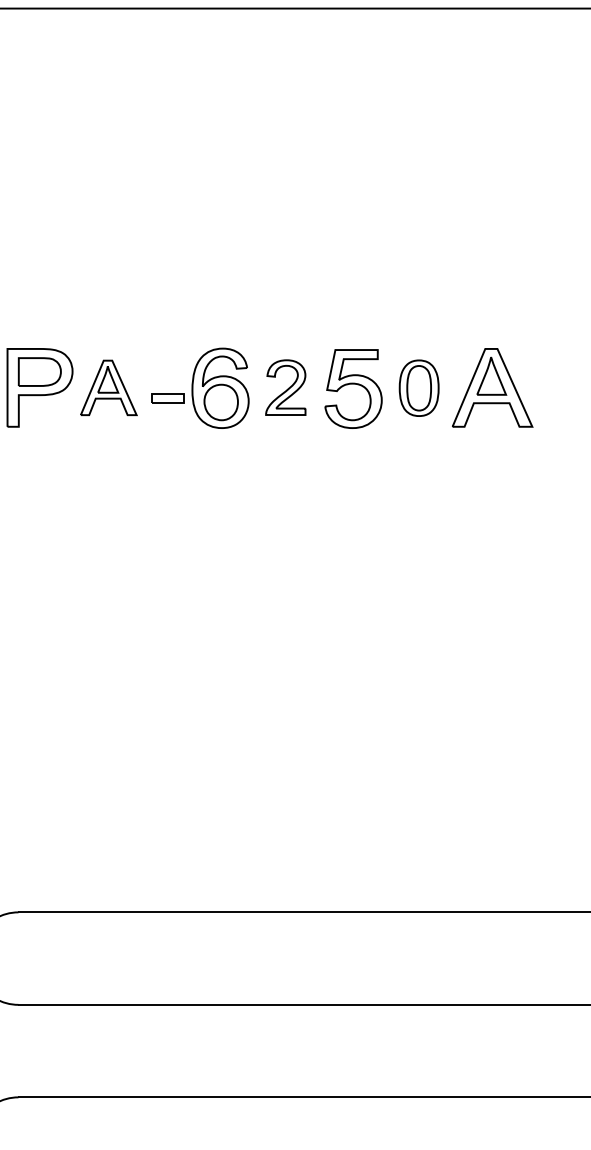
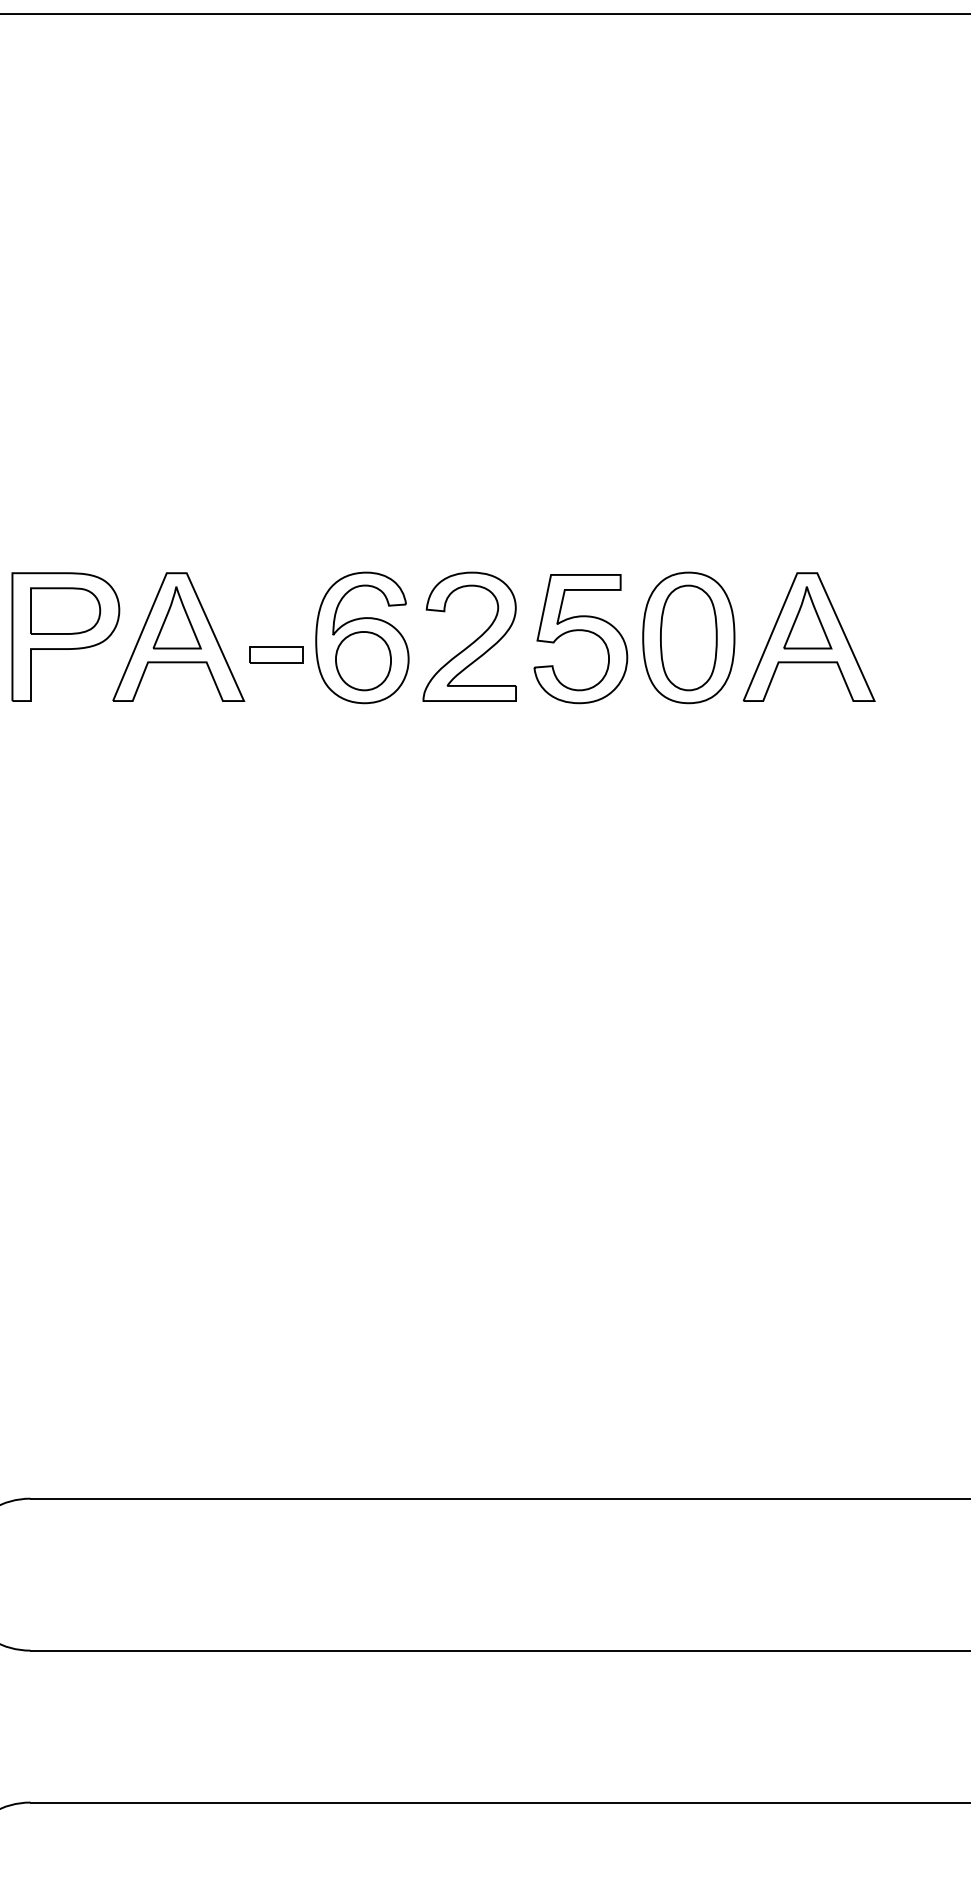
part: (108, 387) -> (178, 636), size x1.43
part: (285, 387) -> (469, 636), size x1.43
part: (418, 387) -> (687, 636), size x1.43

